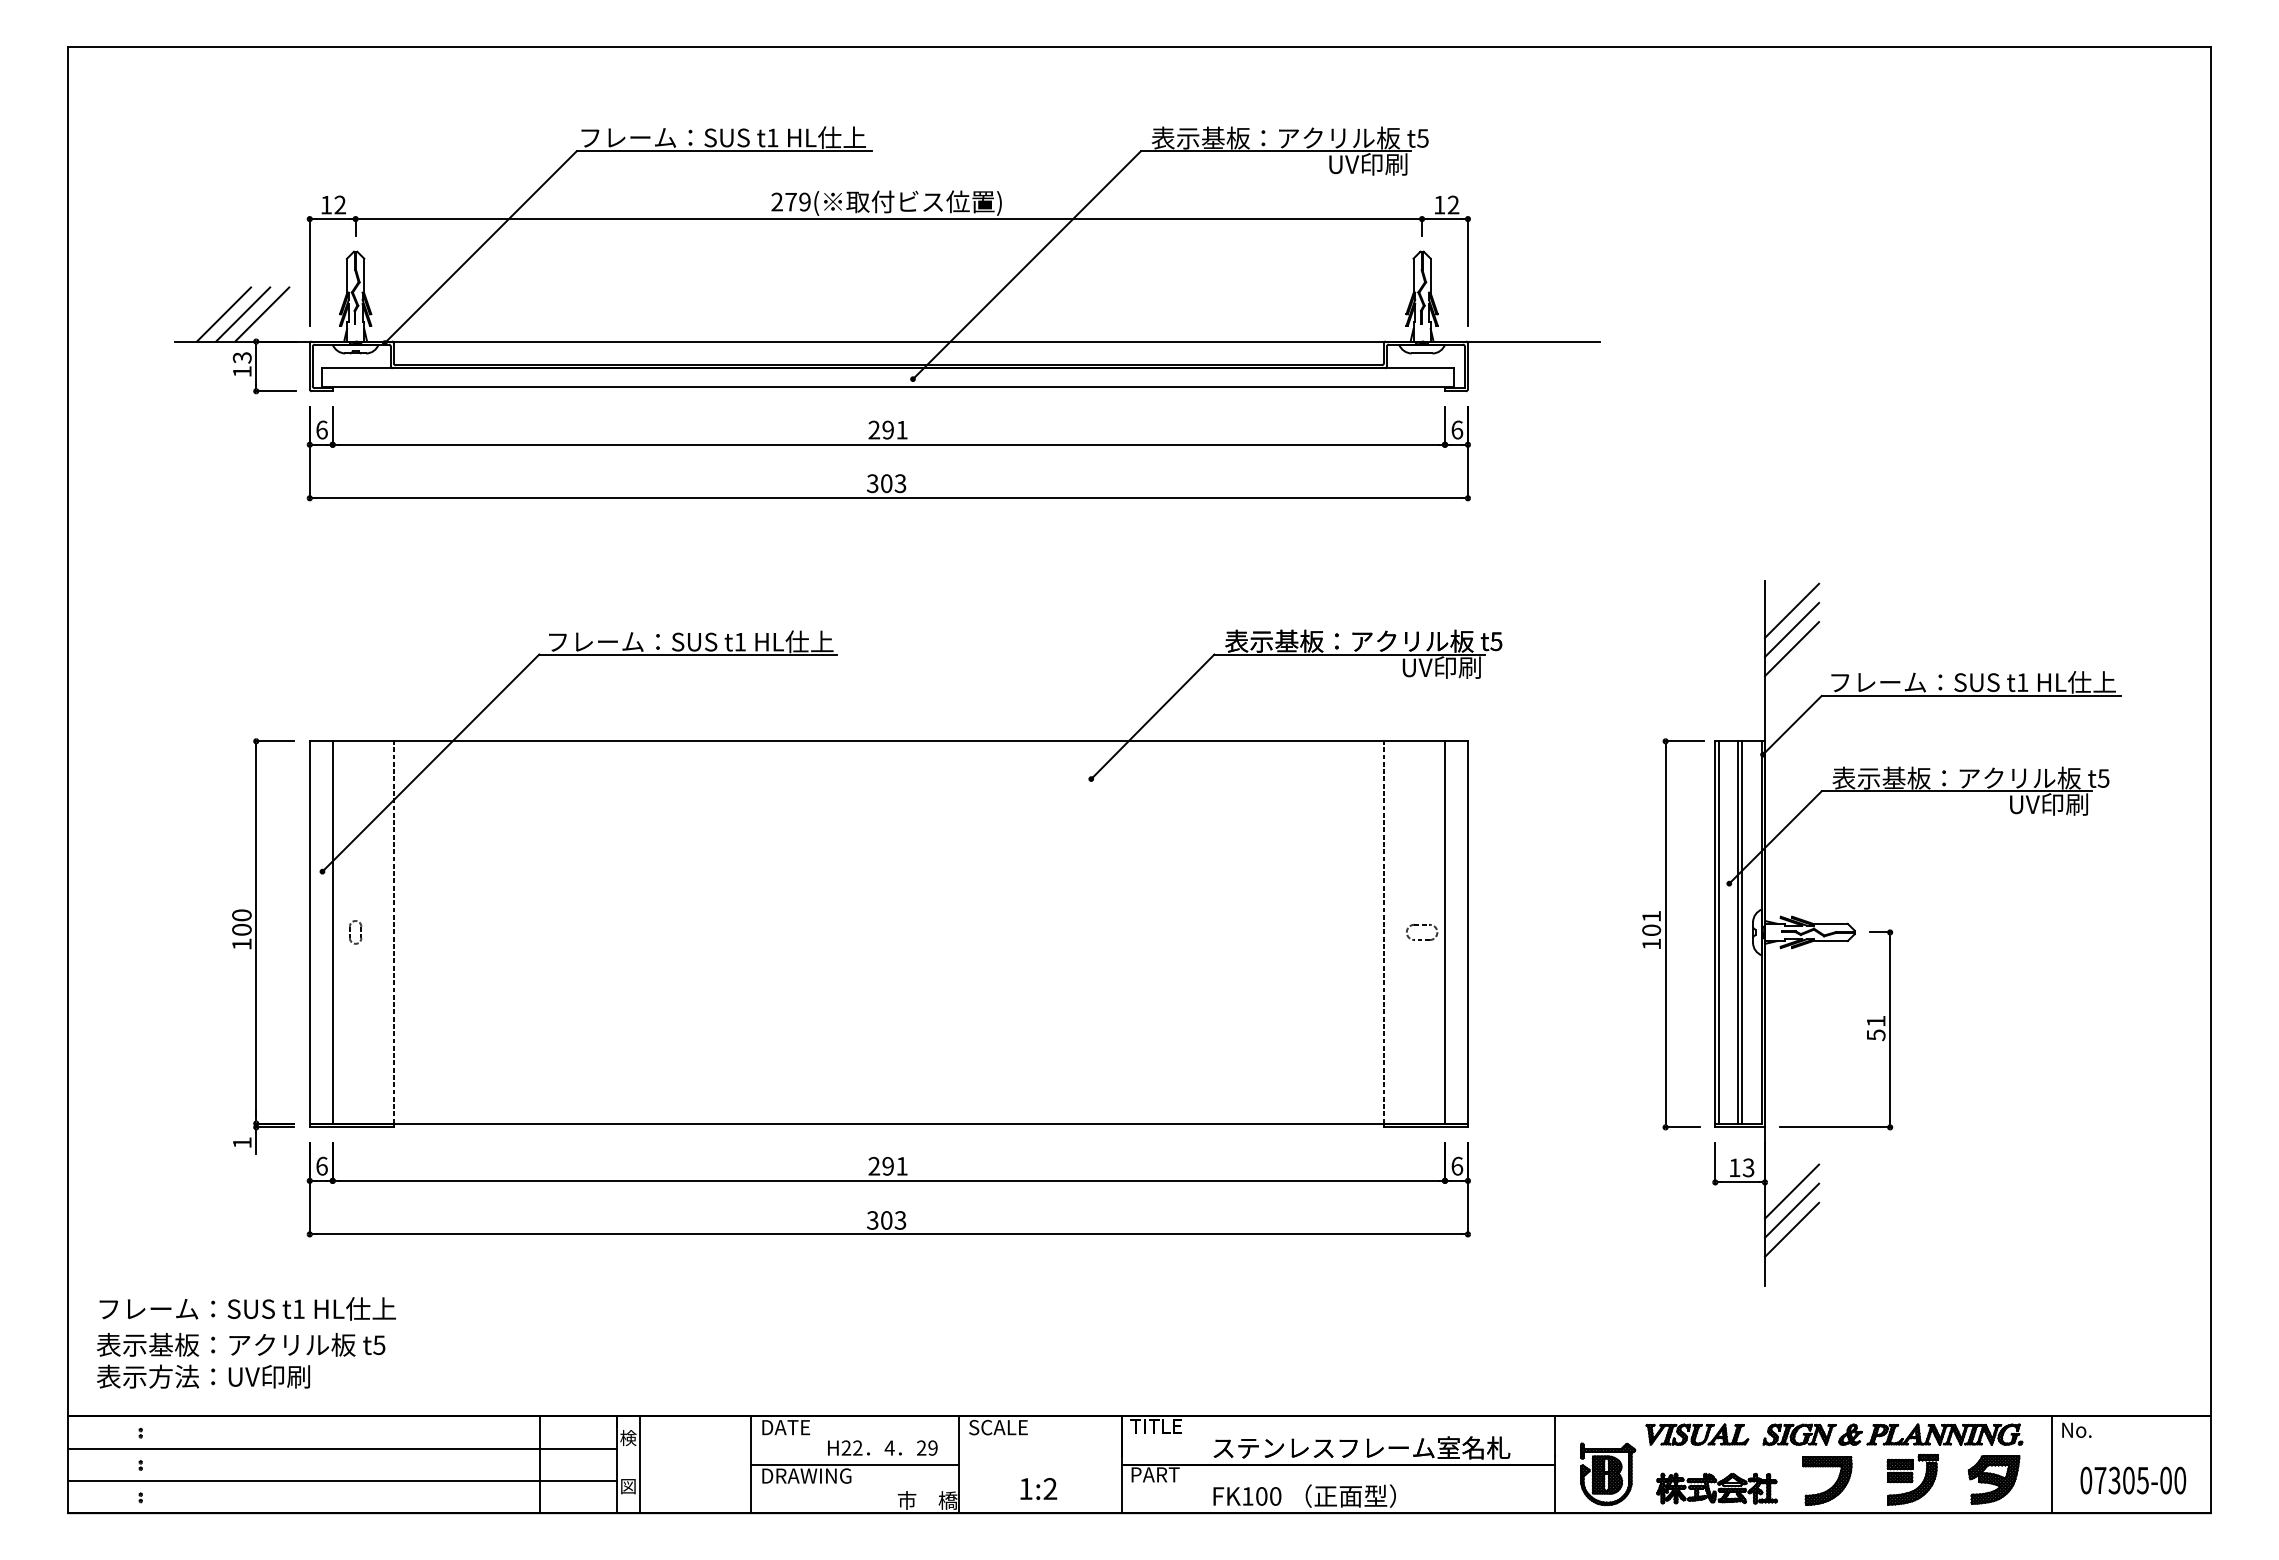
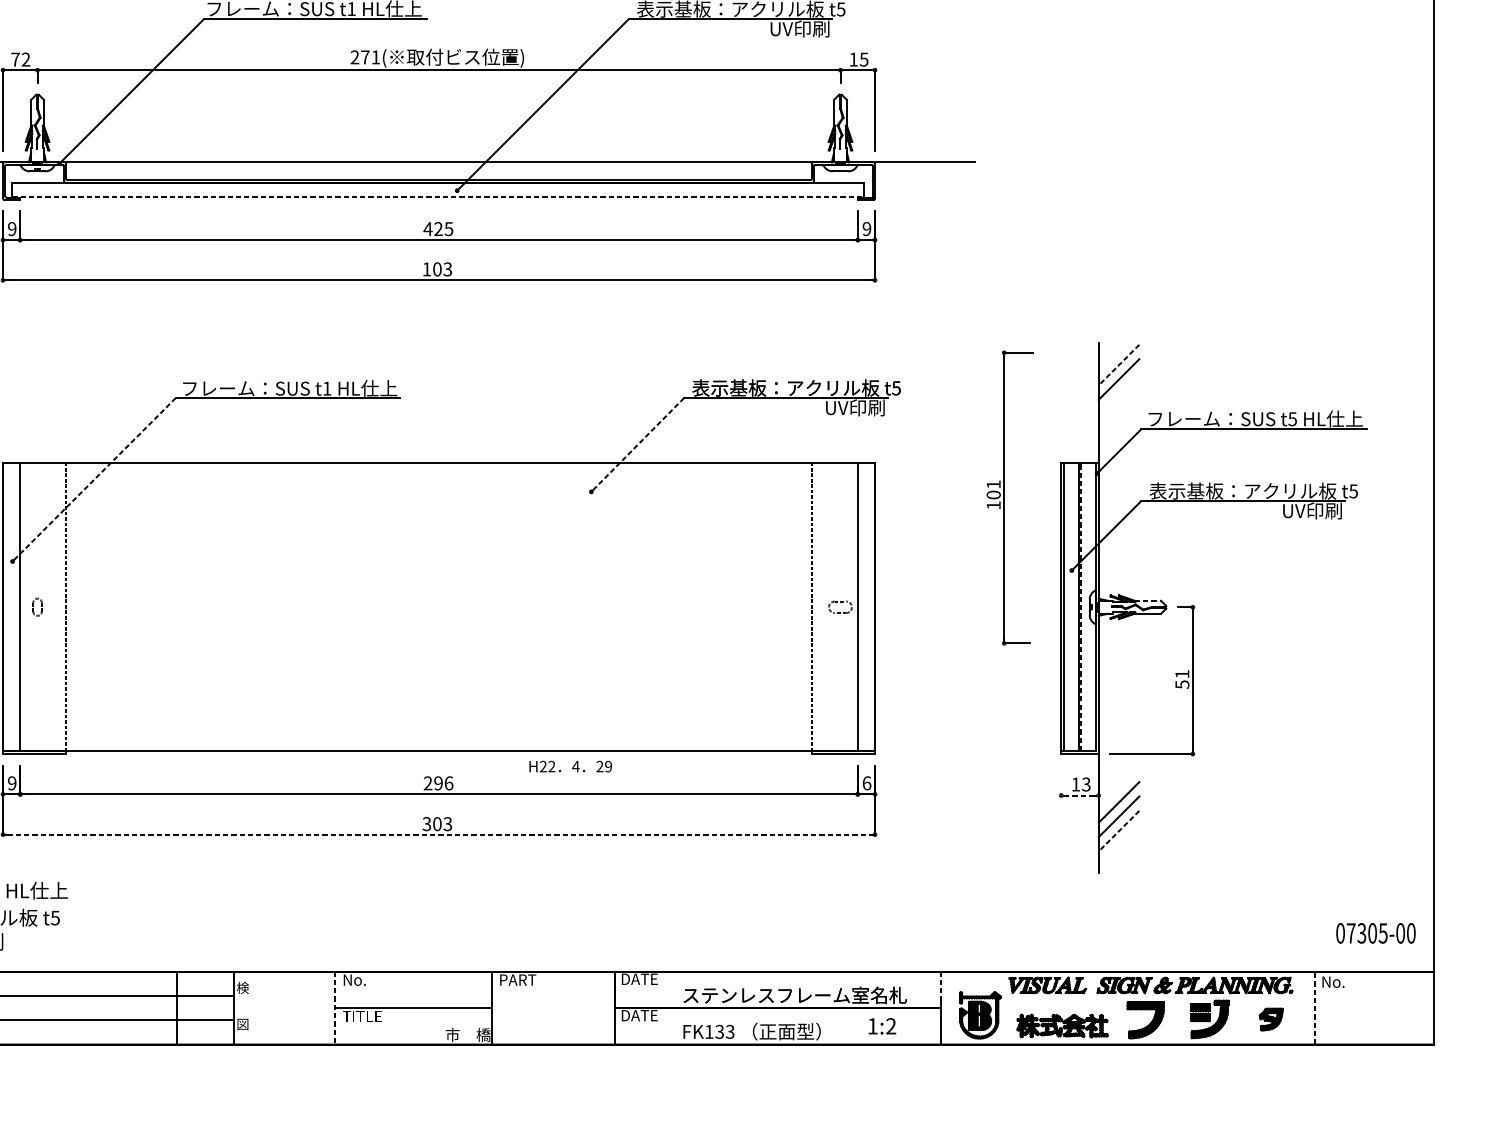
text: (804, 201) -> (375, 56), 279( -> 271(
text: (1453, 204) -> (864, 59), 12 -> 15
text: (326, 205) -> (15, 59), 12 -> 72
line: (887, 387) -> (438, 196), solid -> dashed
text: (321, 429) -> (11, 228), 6 -> 9
text: (887, 429) -> (438, 228), 291 -> 425
text: (1457, 429) -> (867, 228), 6 -> 9
text: (872, 483) -> (426, 269), 303 -> 103
line: (1791, 611) -> (1118, 365), solid -> dashed
line: (1792, 649) -> (1119, 394), removed
text: (2022, 682) -> (1292, 419), t1 -> t5
line: (1152, 716) -> (637, 444), solid -> dashed
line: (430, 763) -> (93, 480), solid -> dashed
line: (1830, 923) -> (1147, 600), solid -> dashed
line: (1742, 931) -> (1081, 606), solid -> dashed
part: (1666, 934) -> (1004, 498), moved
line: (1715, 1162) -> (1061, 780), removed
text: (321, 1165) -> (11, 782), 6 -> 9
text: (901, 1165) -> (448, 782), 291 -> 296
line: (1740, 1182) -> (1080, 795), solid -> dashed
line: (1791, 1230) -> (1118, 831), solid -> dashed
line: (888, 1234) -> (438, 834), solid -> dashed
text: (1155, 1426) -> (639, 979), TITLE -> DATE
text: (787, 1427) -> (362, 980), DATE -> No.
text: (998, 1427) -> (521, 980), SCALE -> PART
line: (1555, 1436) -> (940, 986), solid -> dashed
text: (882, 1447) -> (570, 766), moved
line: (639, 1464) -> (251, 1007), removed
line: (2052, 1464) -> (1315, 1007), solid -> dashed
line: (750, 1465) -> (334, 1008), solid -> dashed
text: (1156, 1474) -> (640, 1015), PART -> DATE
text: (806, 1475) -> (377, 1016), DRAWING -> TITLE
part: (1994, 1479) -> (1271, 1019), size x0.6
text: (2133, 1480) -> (1376, 933), moved
text: (1038, 1488) -> (882, 1025), moved
text: (1268, 1496) -> (724, 1031), FK100 -> FK133

